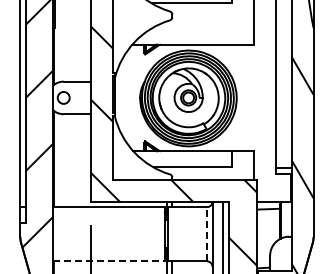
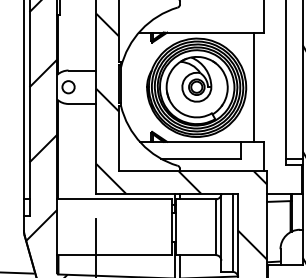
line: (244, 97) -> (254, 86), added
line: (207, 233) -> (216, 226), dashed -> solid
line: (108, 261) -> (114, 255), dashed -> solid

